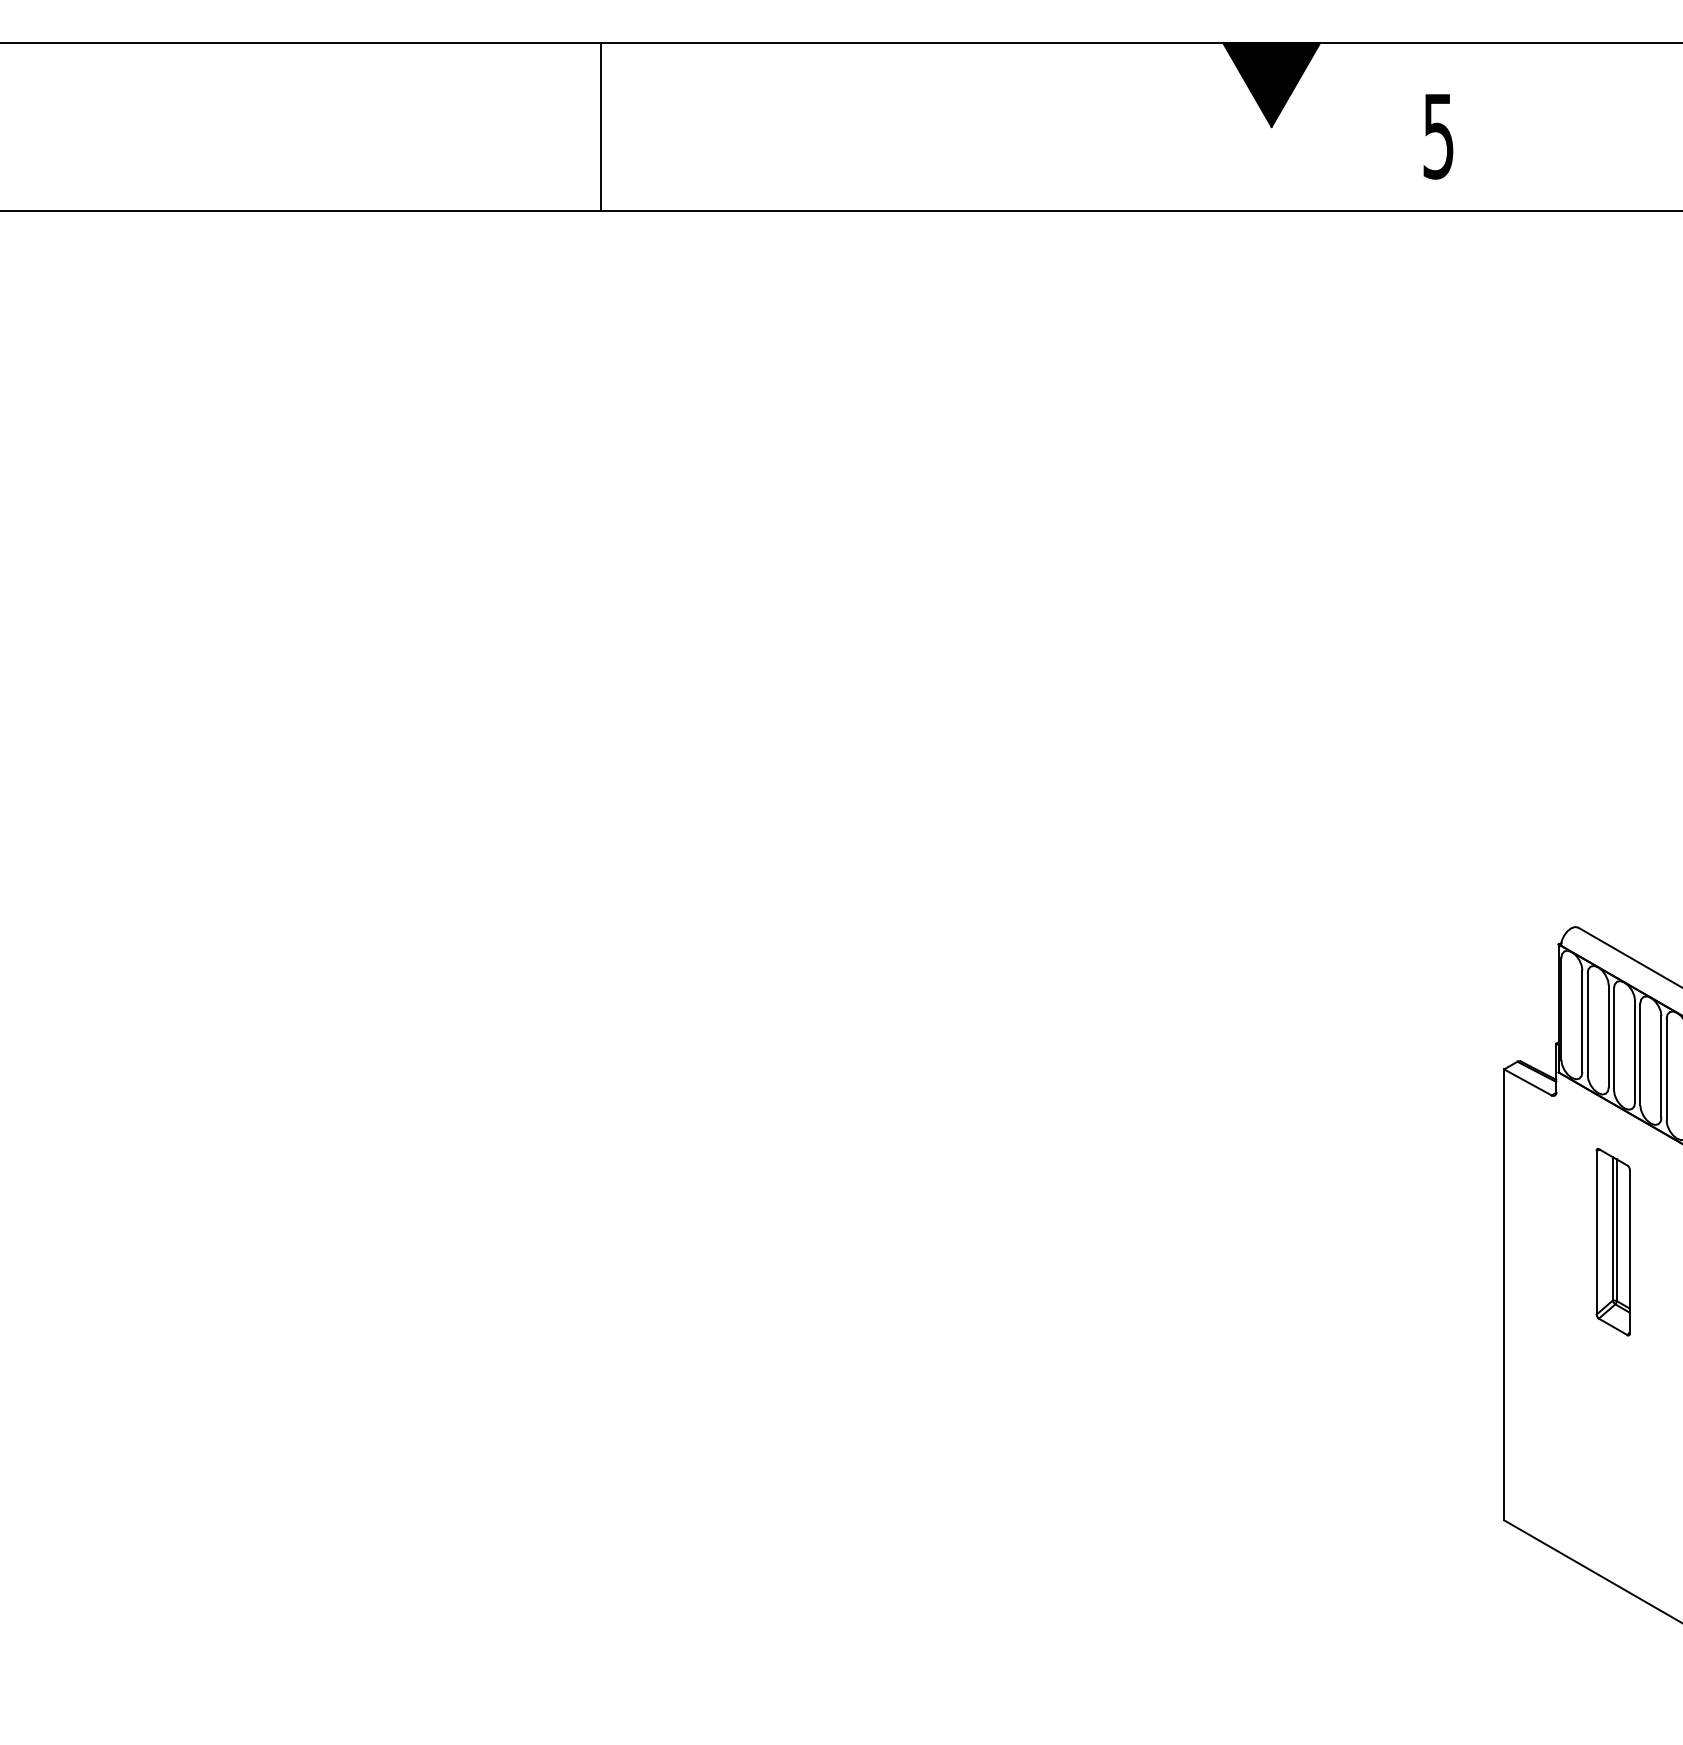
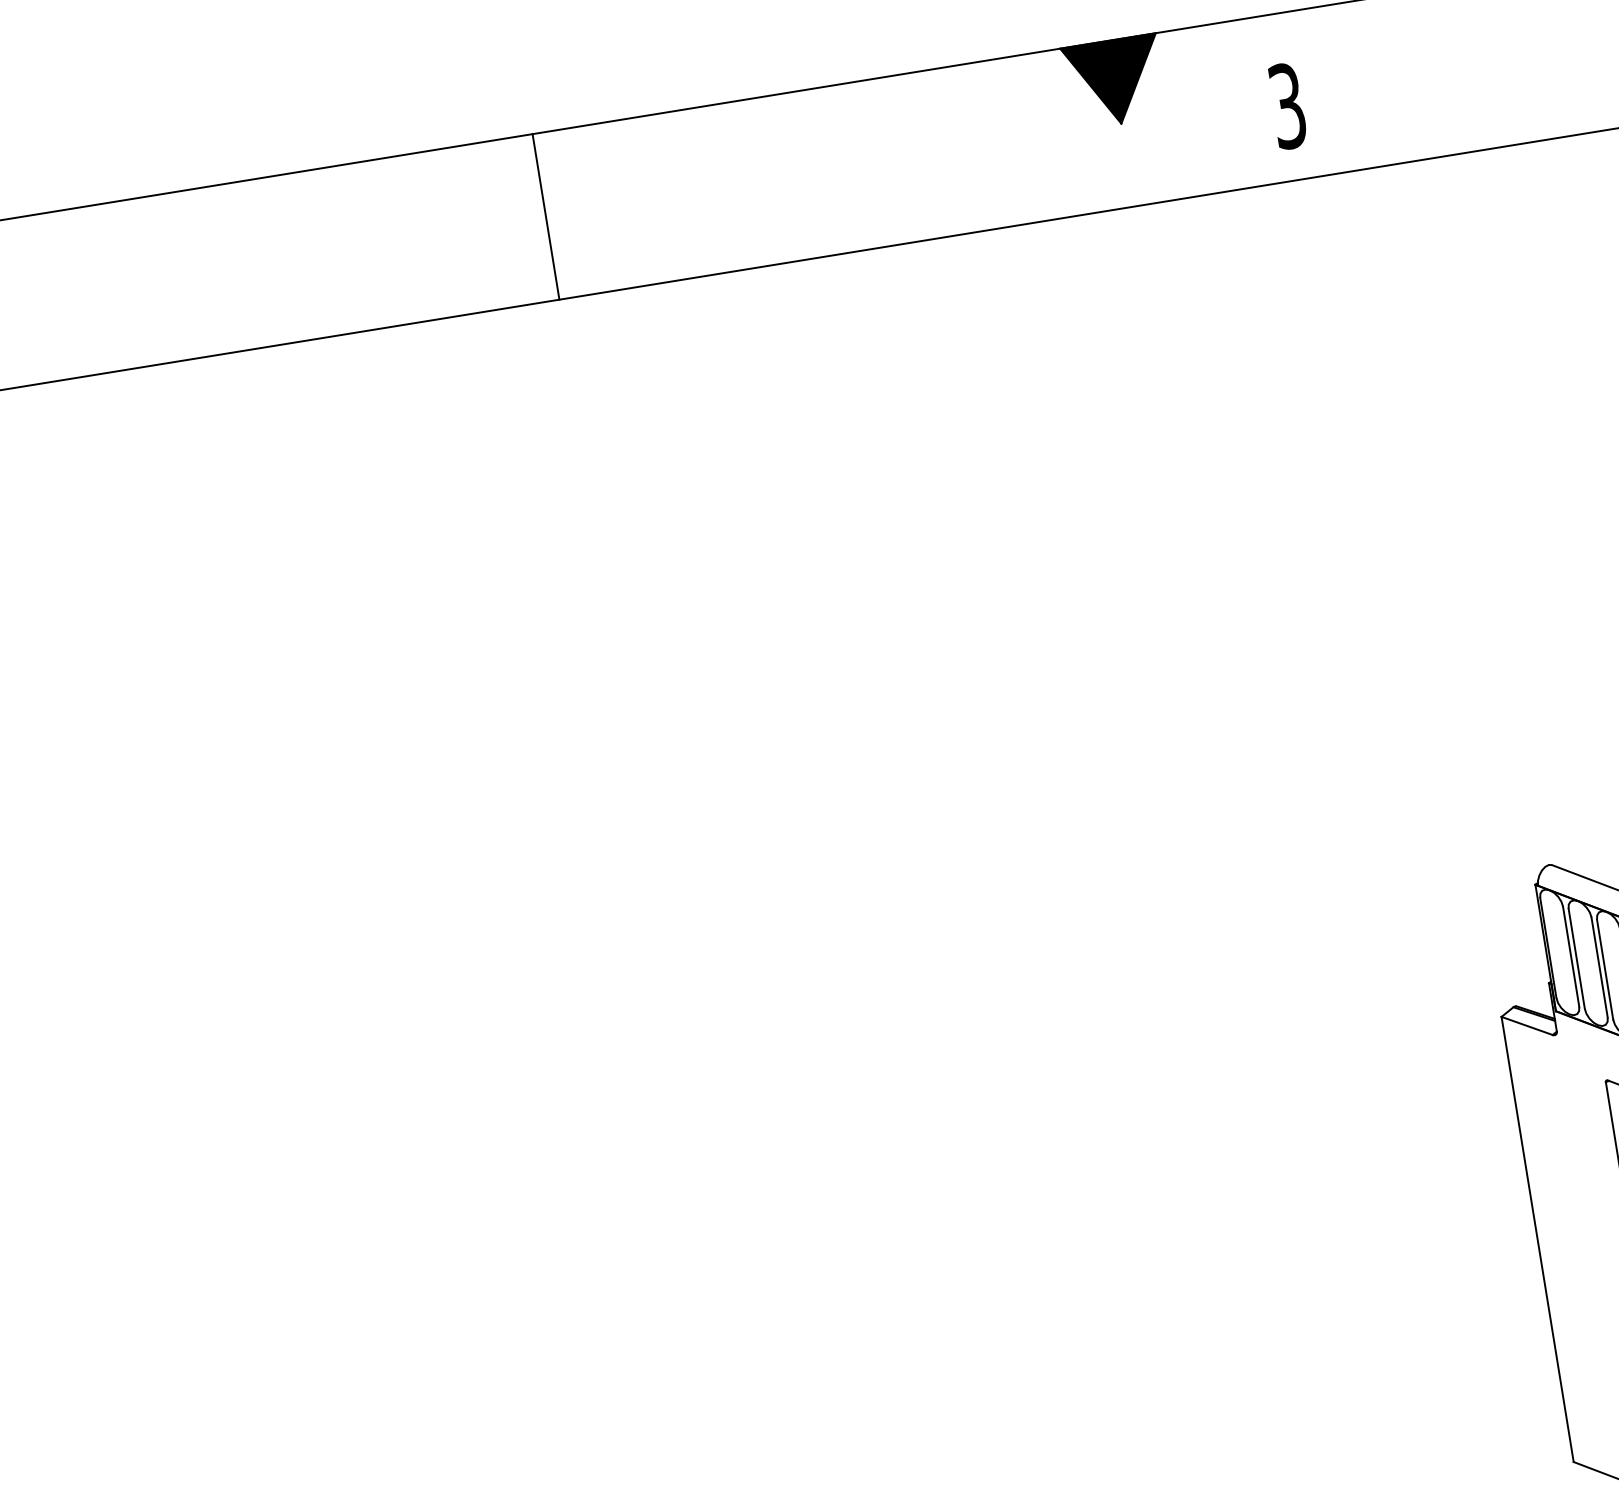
line: (600, 126) -> (545, 216), moved
text: (1438, 135) -> (1287, 105), 5 -> 3

